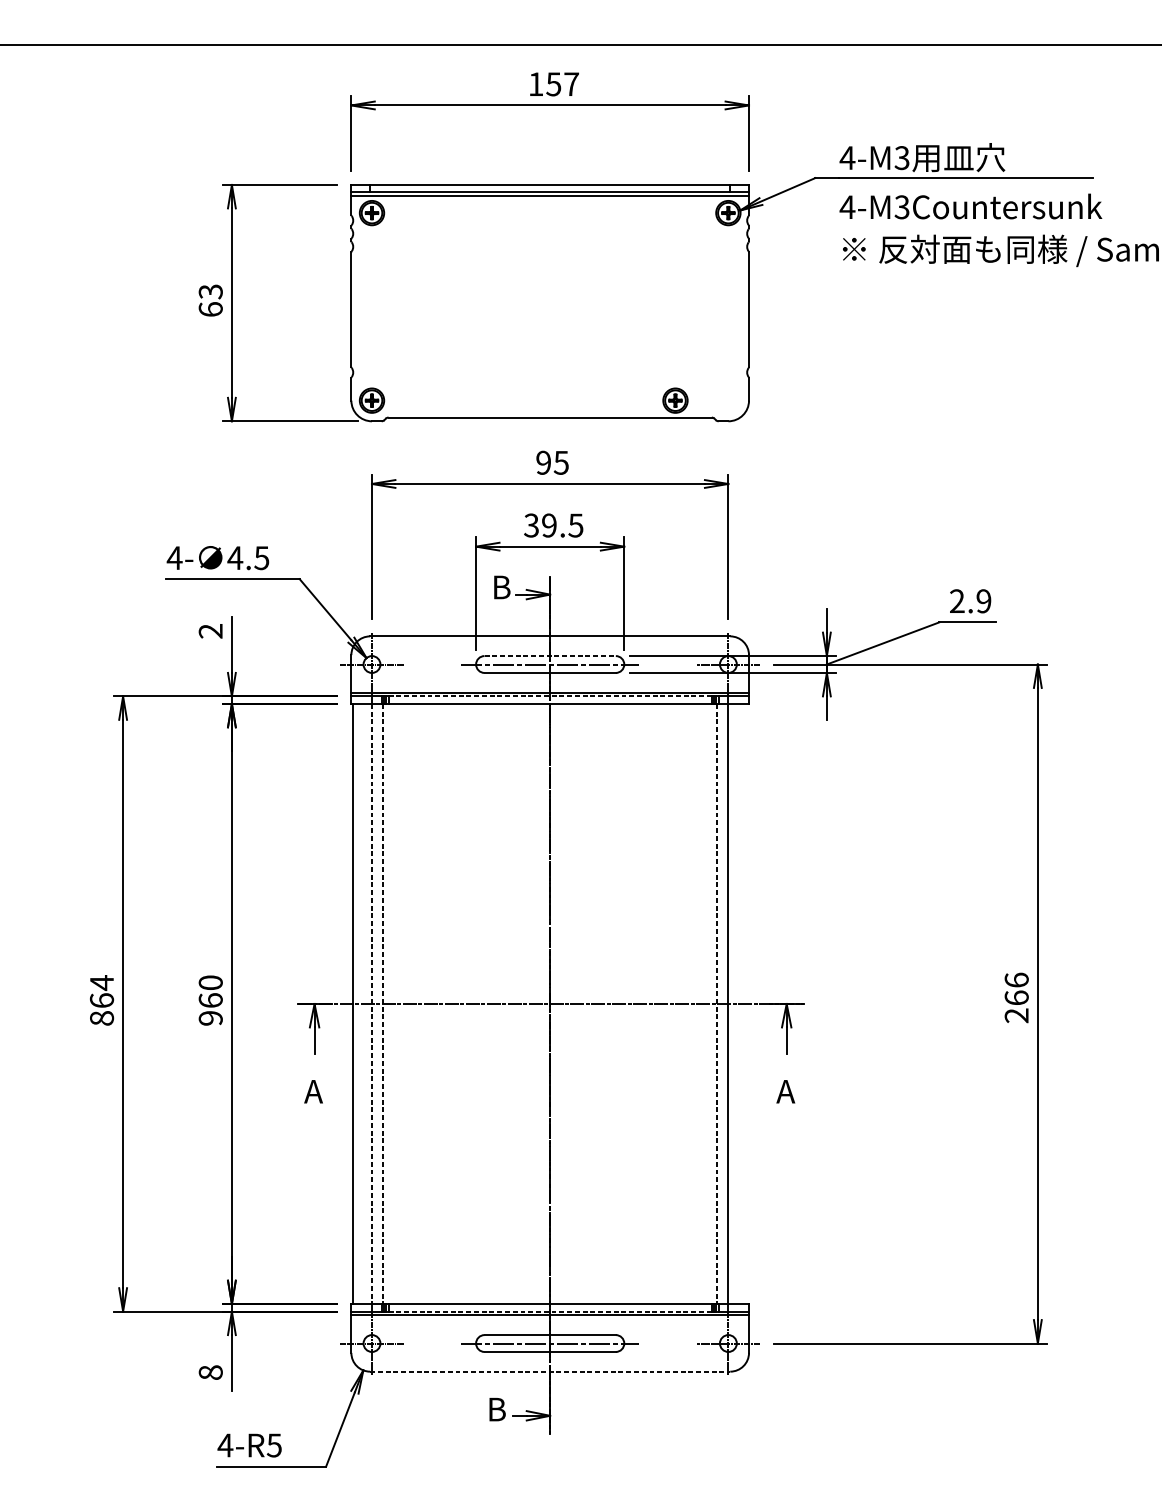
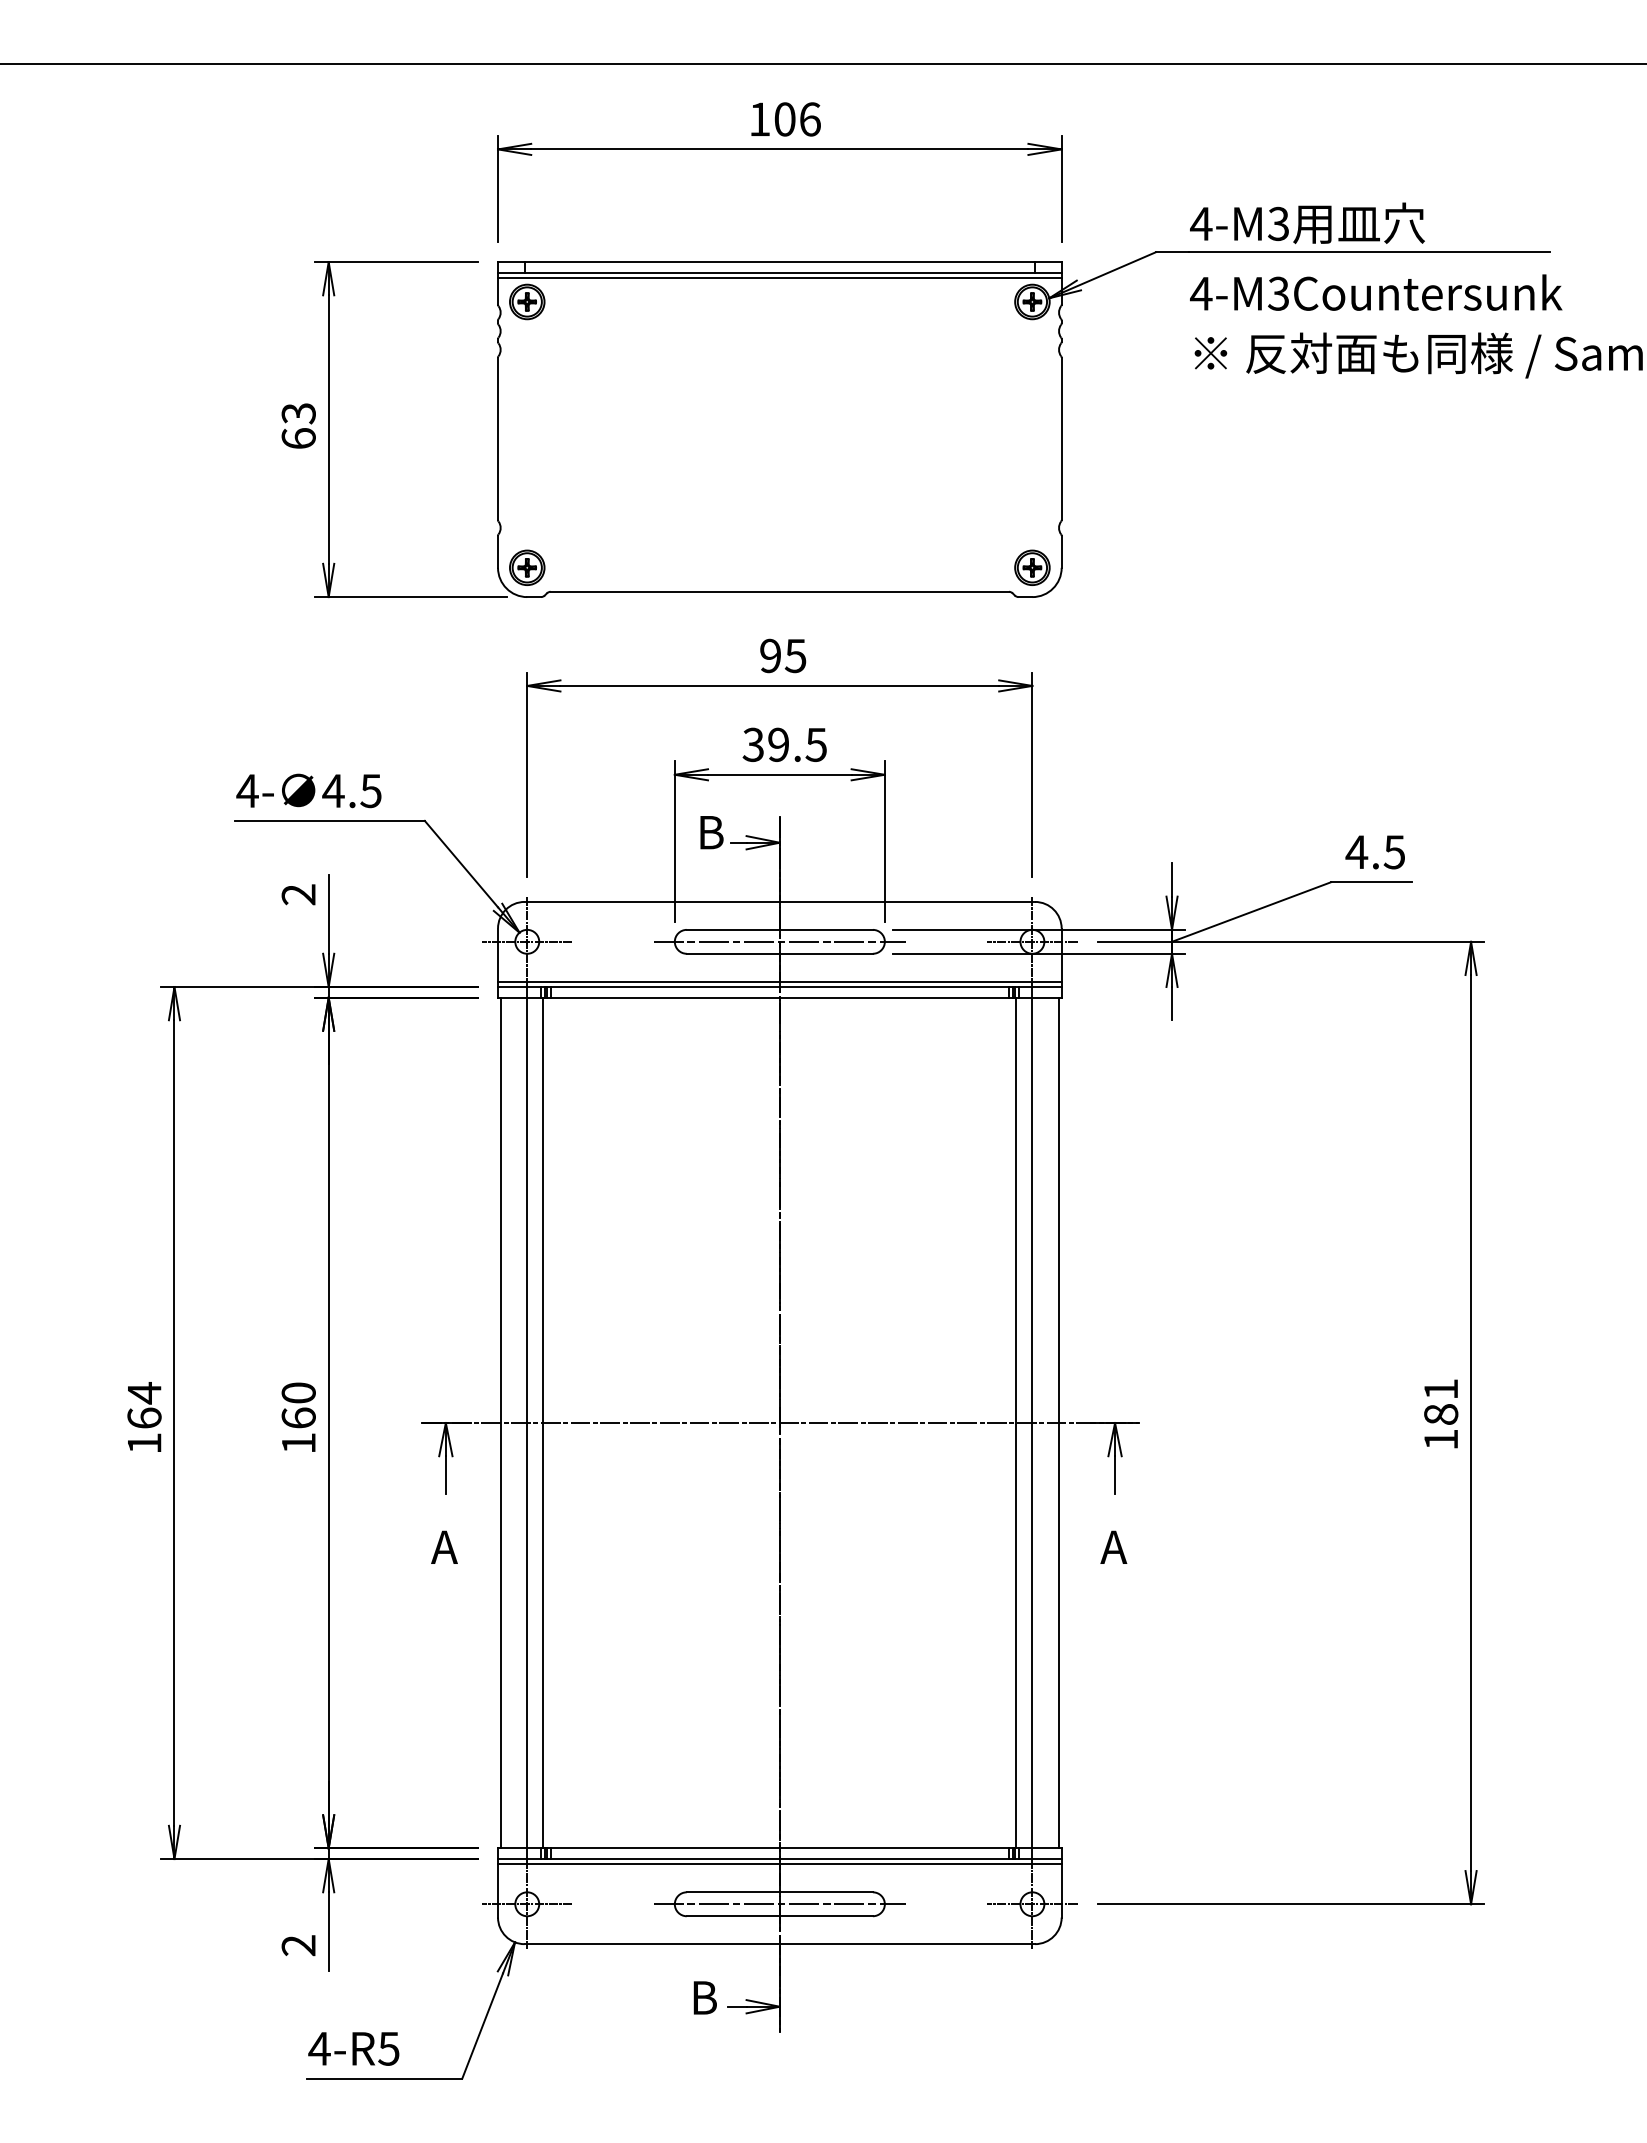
text: (562, 84) -> (797, 119), 157 -> 106
part: (675, 400) -> (1032, 567), moved
text: (969, 601) -> (1374, 852), 2.9 -> 4.5
line: (550, 655) -> (780, 929), dashed -> solid
line: (549, 696) -> (779, 987), dashed -> solid
text: (1016, 997) -> (1441, 1414), 266 -> 181
line: (747, 1003) -> (1059, 1422), added
line: (372, 1004) -> (527, 1423), dashed -> solid
line: (383, 1004) -> (543, 1423), dashed -> solid
line: (717, 1004) -> (1016, 1423), dashed -> solid
text: (101, 1018) -> (144, 1443), 864 -> 164
text: (210, 1018) -> (298, 1443), 960 -> 160
line: (550, 1311) -> (780, 1859), dashed -> solid
line: (550, 1371) -> (780, 1944), dashed -> solid
text: (210, 1372) -> (298, 1945), 8 -> 2

